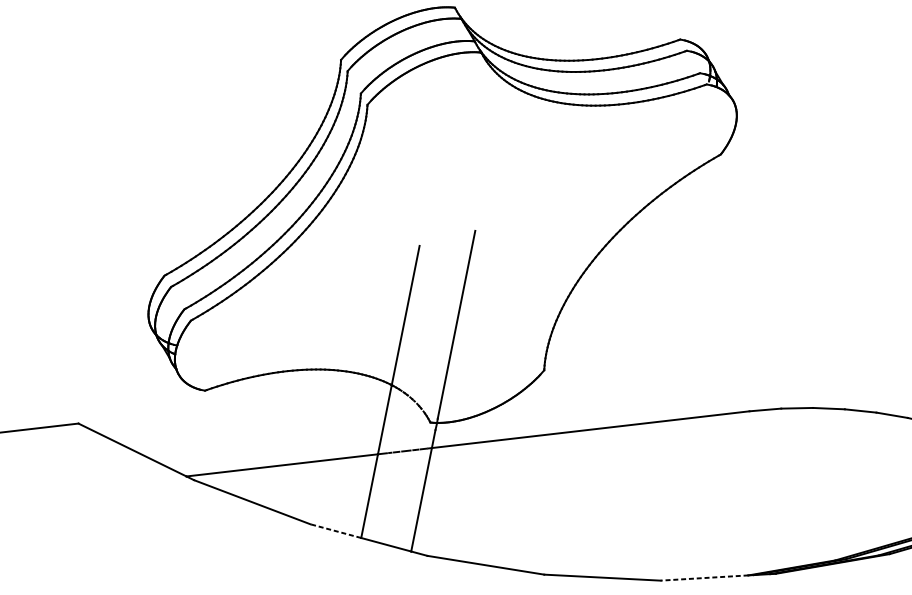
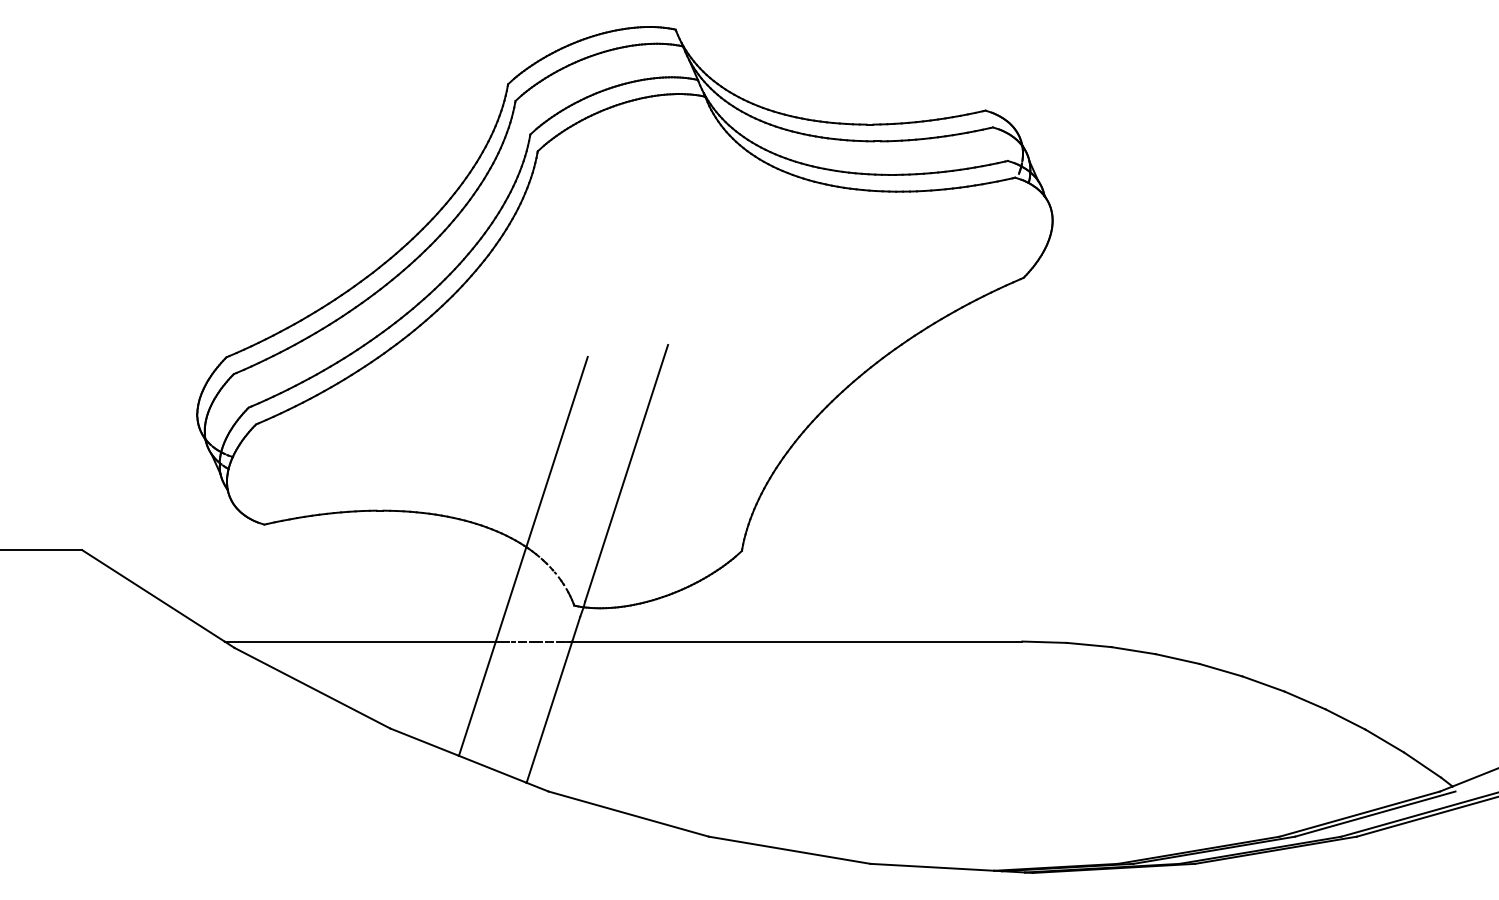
line: (335, 531) -> (424, 742), dashed -> solid
line: (704, 578) -> (932, 867), dashed -> solid

